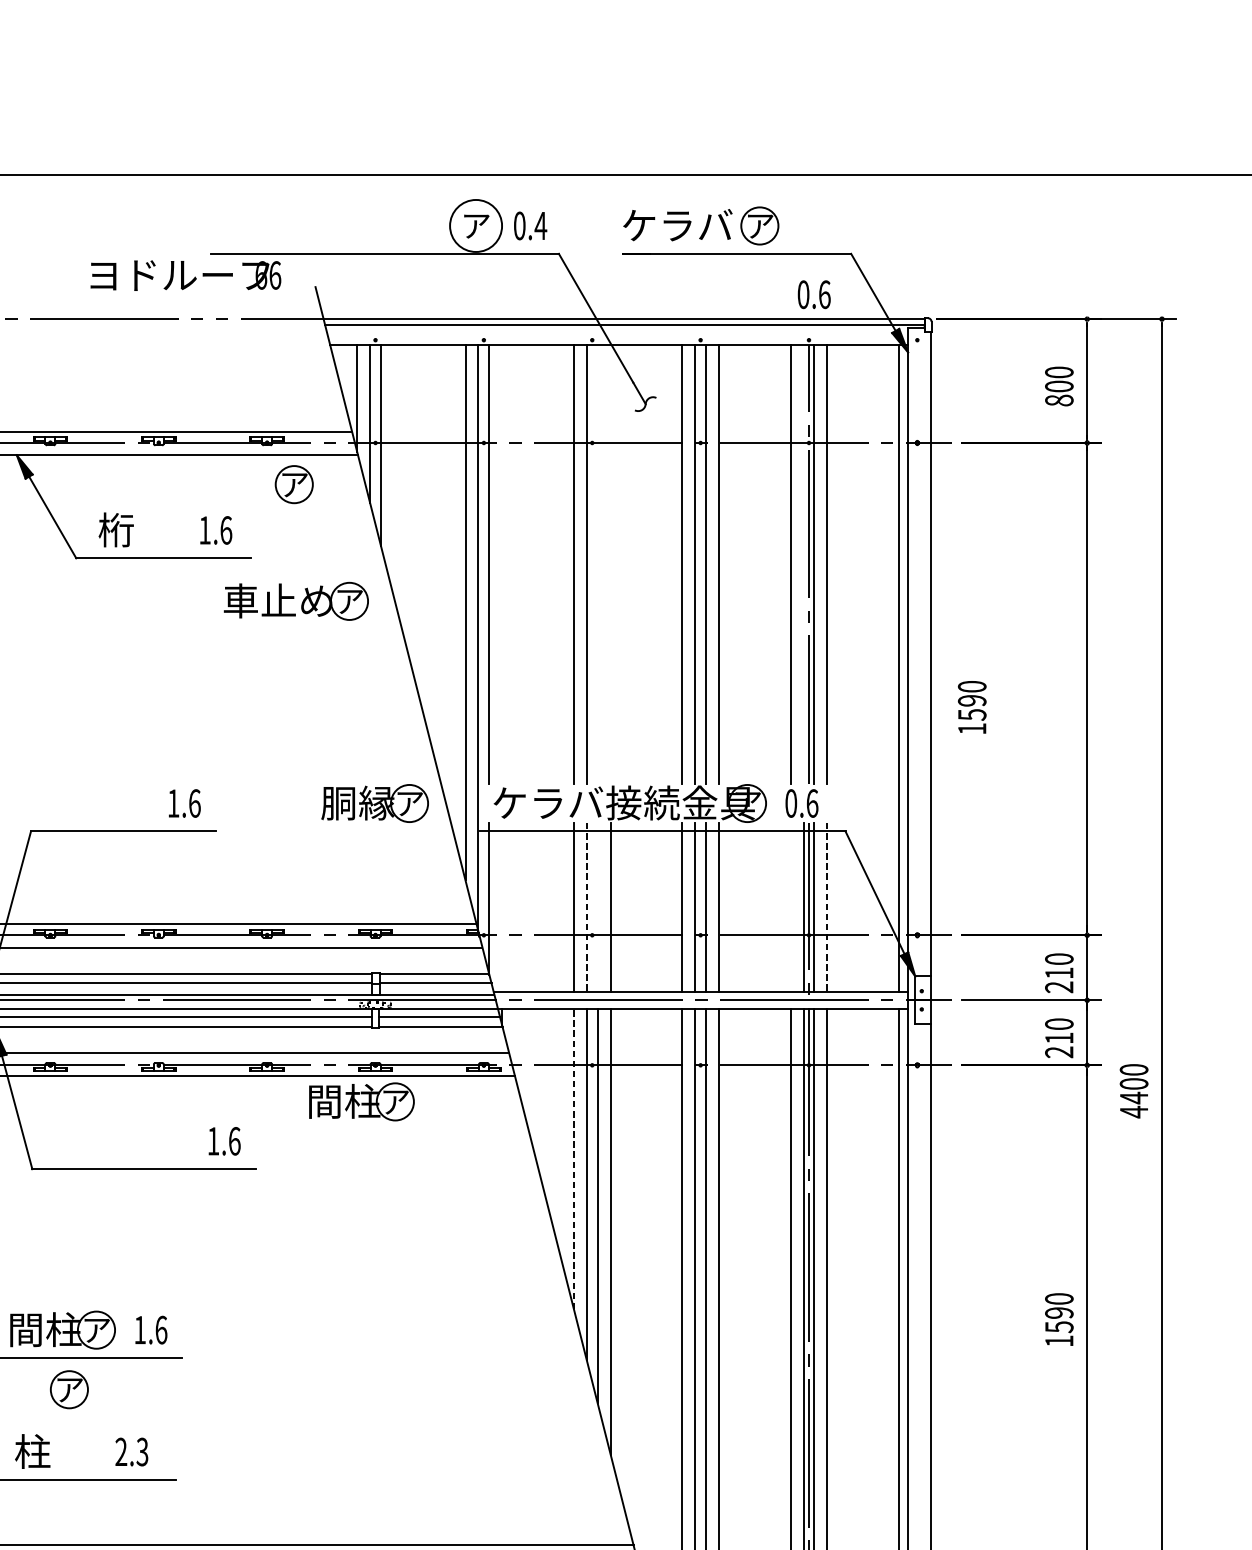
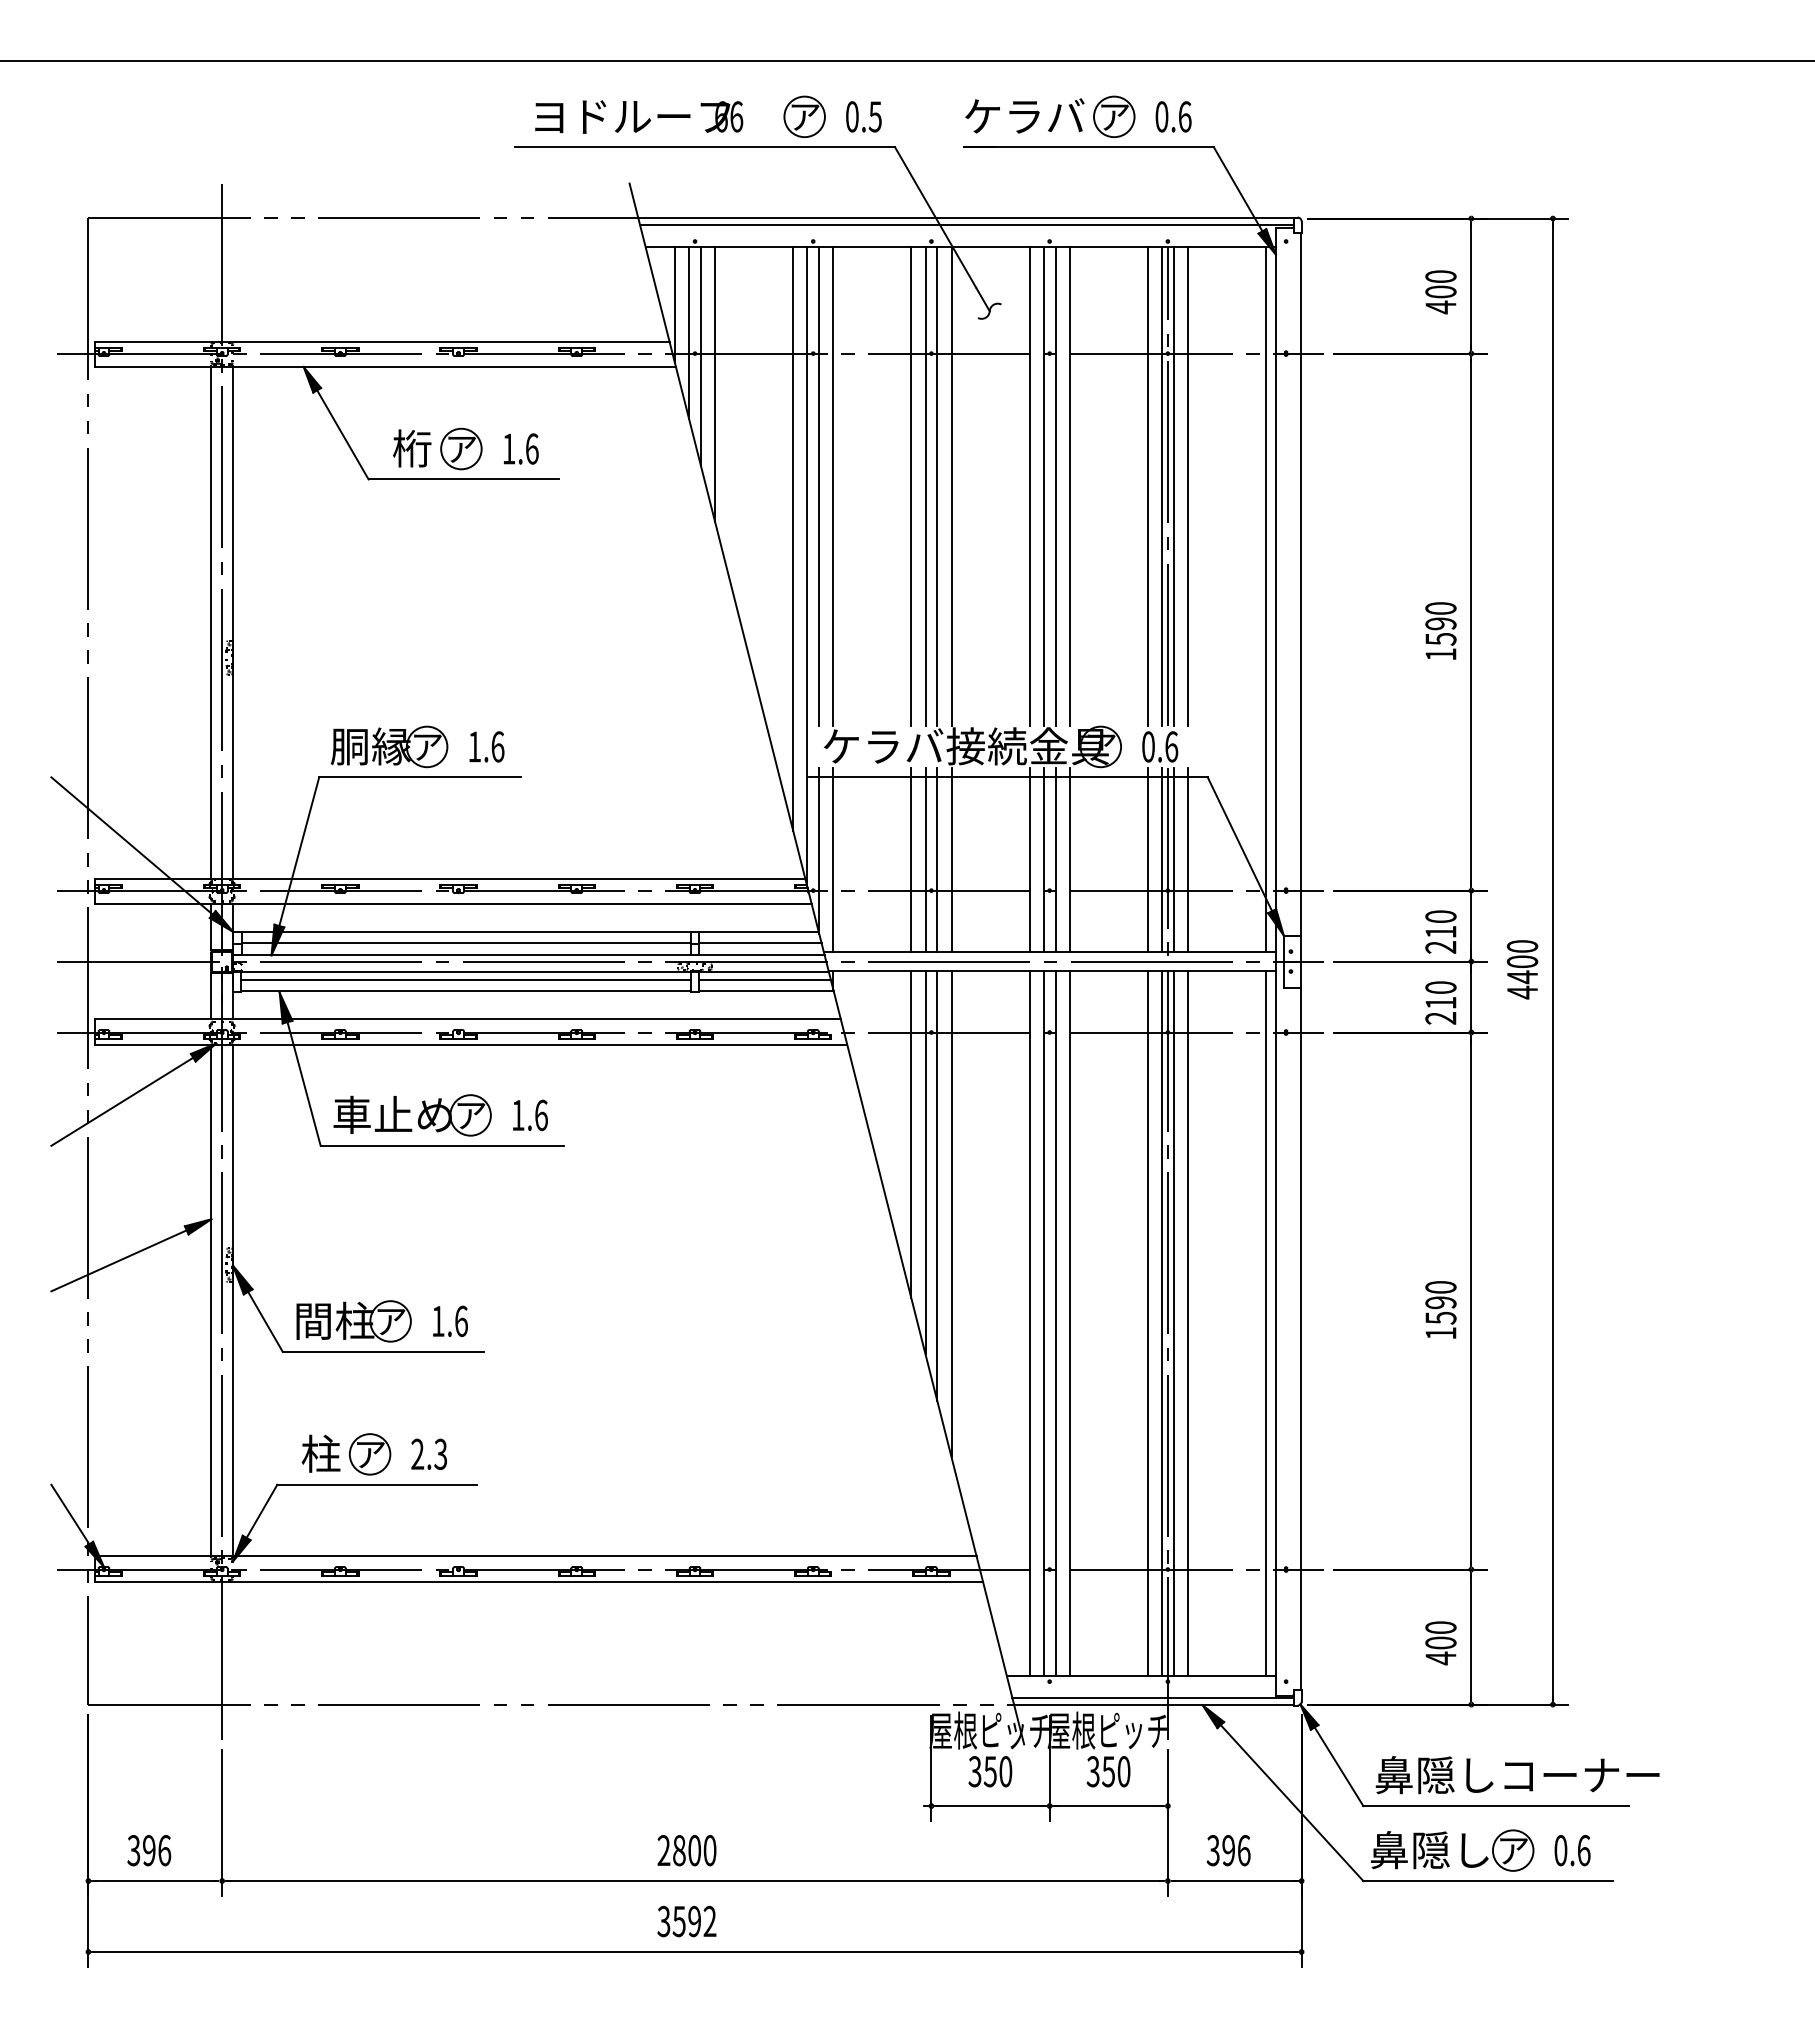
circle: (475, 225) -> (804, 116), size x0.71
text: (540, 225) -> (875, 116), 0.4 -> 0.5
text: (186, 275) -> (639, 116), moved
text: (814, 294) -> (1173, 116), moved
text: (1058, 400) -> (1440, 307), 800 -> 400
line: (394, 470) -> (715, 383), added
part: (294, 484) -> (461, 448), moved
line: (502, 563) -> (833, 485), added
line: (597, 563) -> (937, 485), added
line: (610, 563) -> (951, 485), added
line: (803, 563) -> (1161, 485), added
part: (296, 601) -> (412, 1115), moved
text: (971, 706) -> (1440, 630), moved
part: (375, 803) -> (389, 746), moved
line: (502, 907) -> (833, 860), added
line: (586, 907) -> (925, 860), dashed -> solid
line: (597, 907) -> (937, 860), added
line: (790, 907) -> (1147, 860), added
line: (826, 907) -> (1187, 860), dashed -> solid
text: (1134, 1090) -> (1522, 969), moved
part: (361, 1101) -> (679, 1072), removed
line: (573, 1158) -> (911, 1134), dashed -> solid
part: (68, 1389) -> (369, 1454), moved

